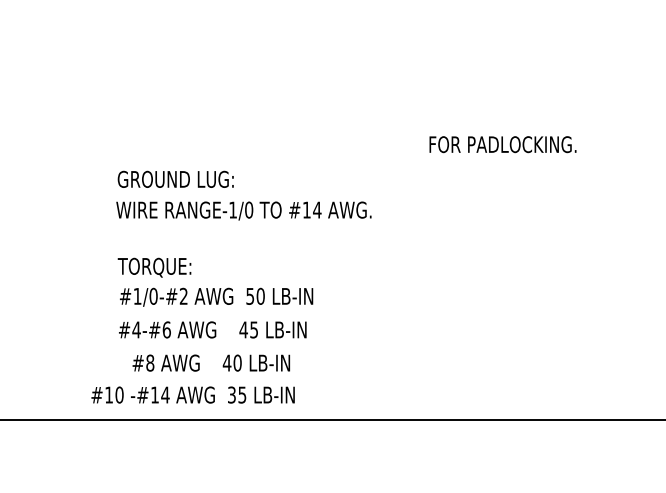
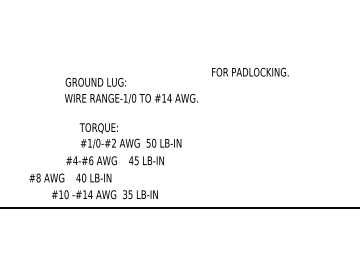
text: (503, 143) -> (250, 71), moved
text: (215, 281) -> (130, 135), moved
text: (211, 362) -> (70, 177), moved

